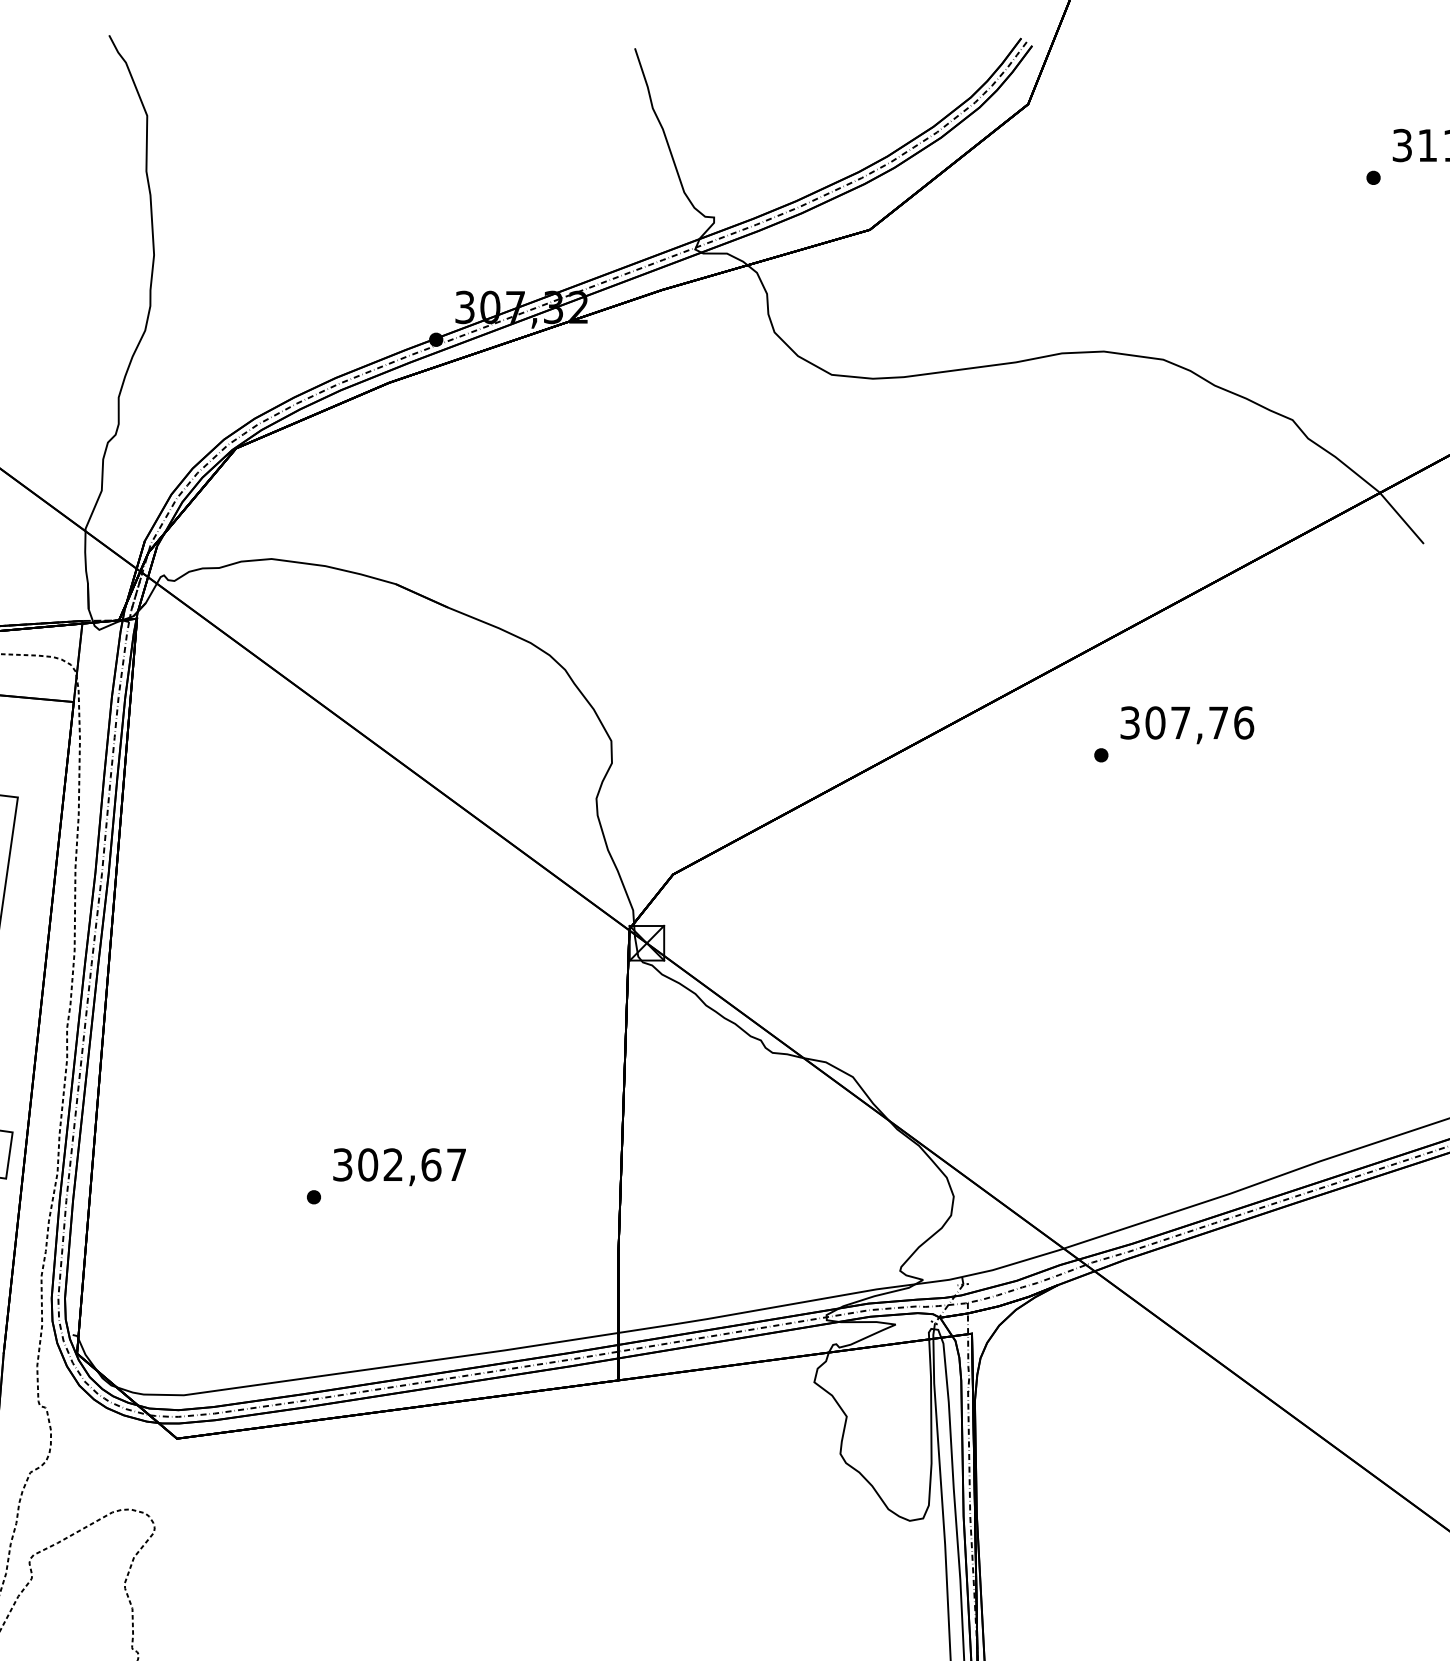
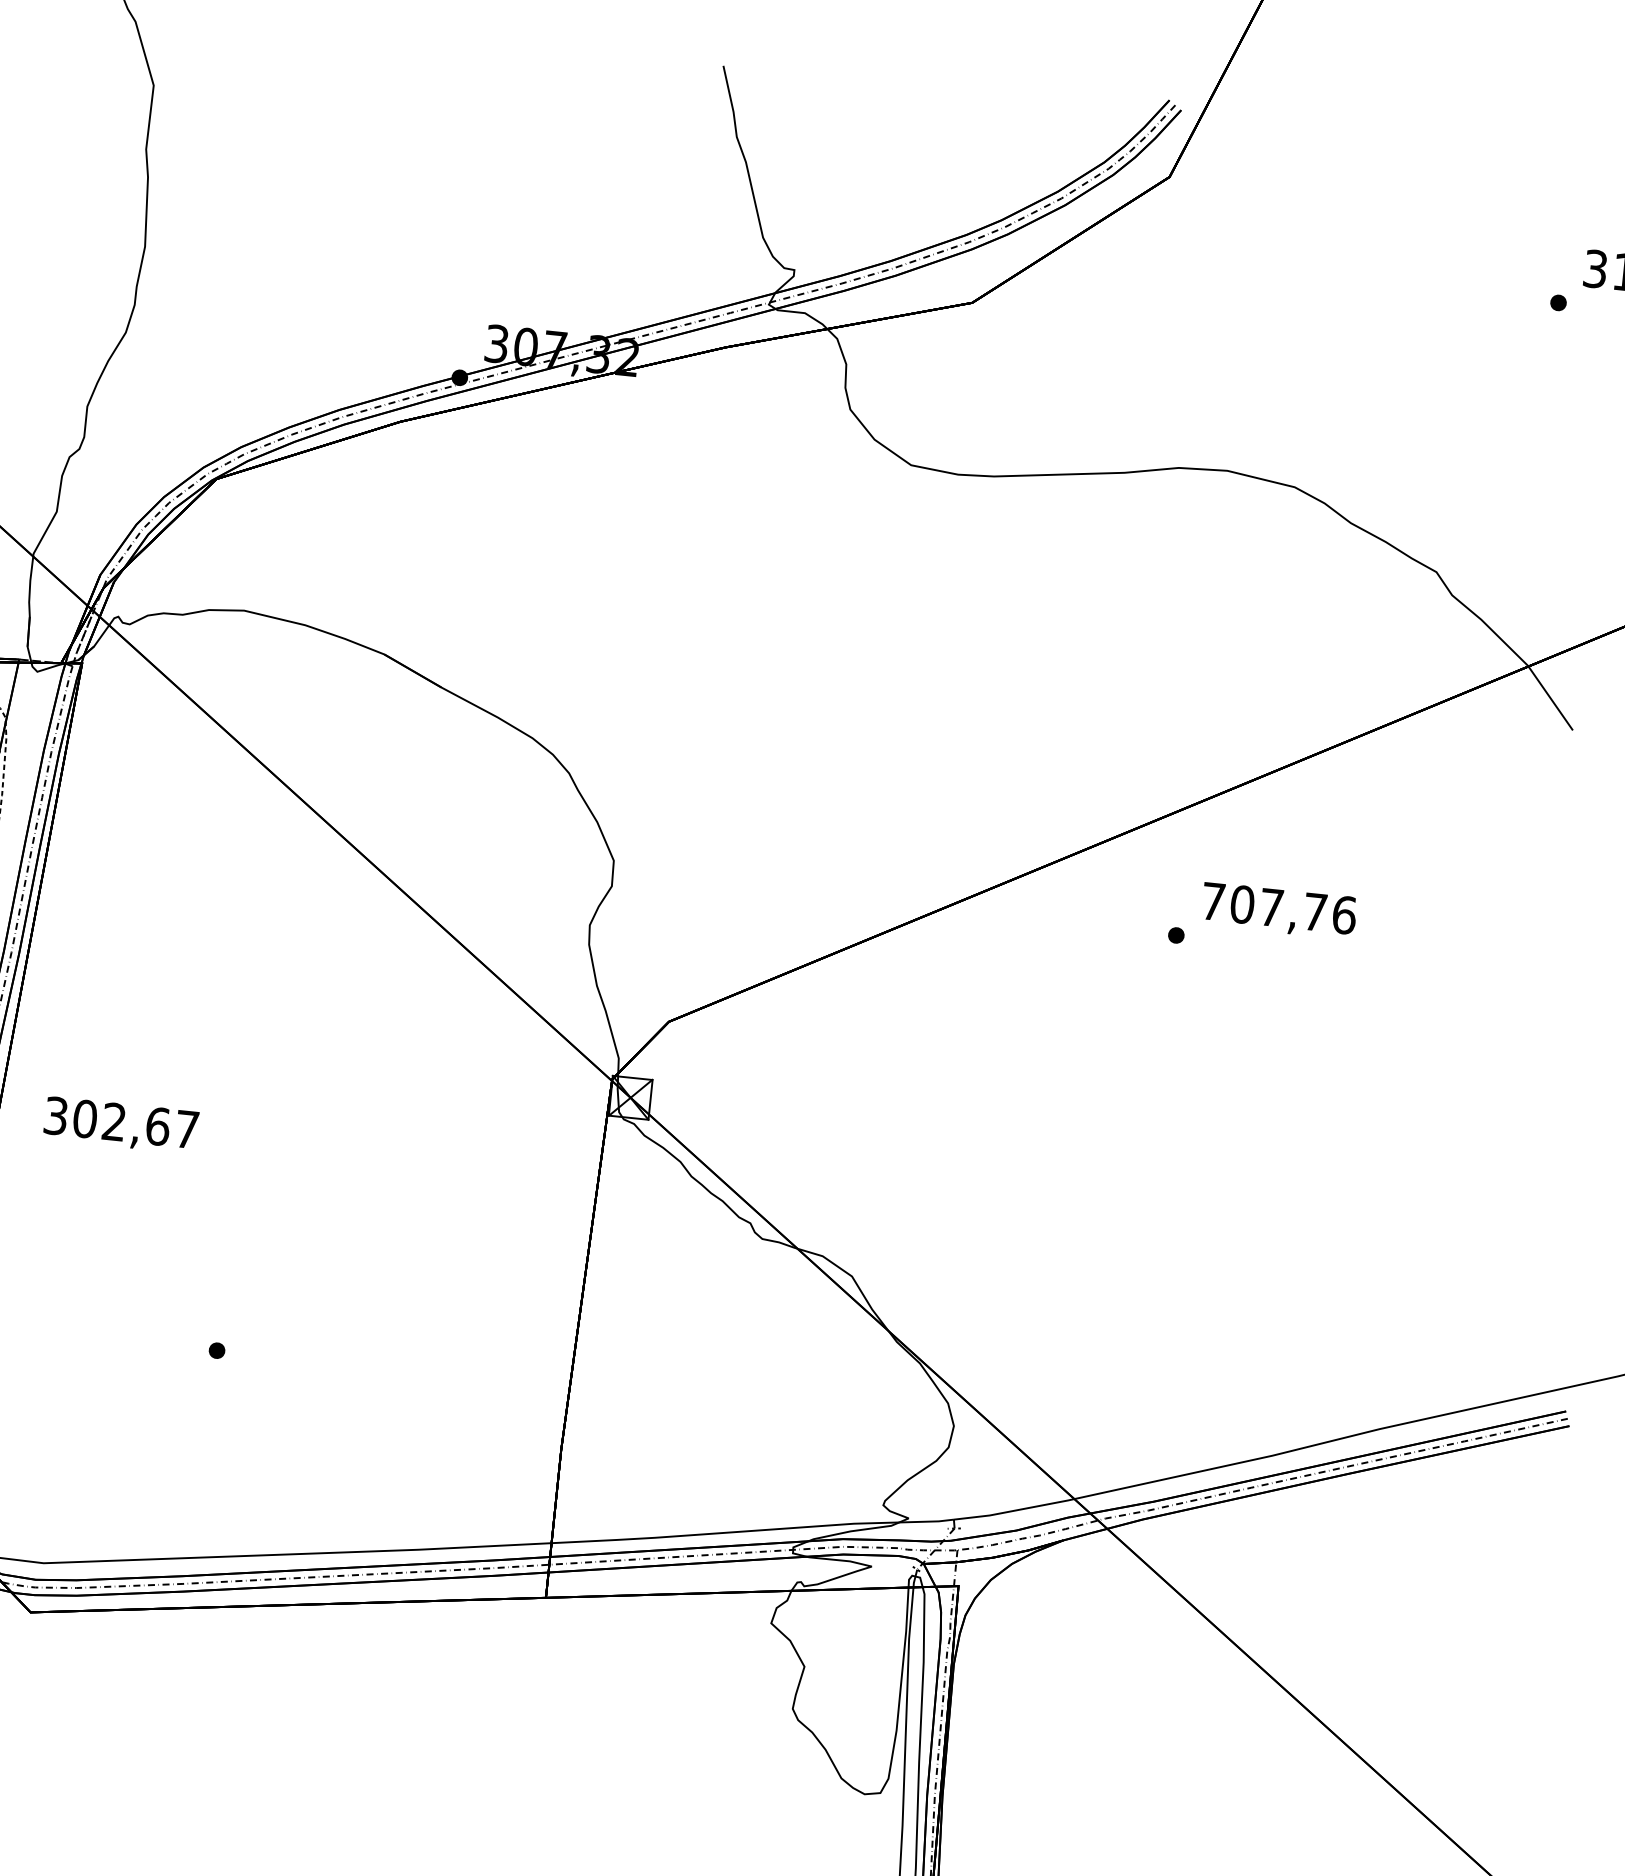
text: (1129, 722) -> (1212, 901), 307,76 -> 707,76
text: (399, 1167) -> (121, 1125), moved

